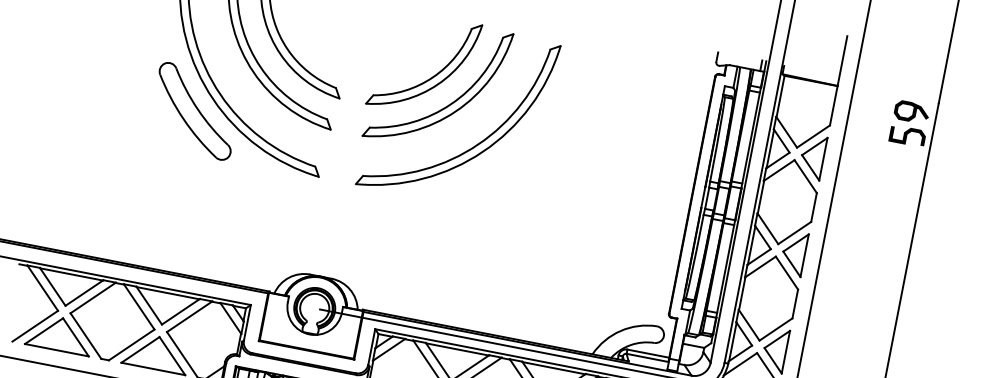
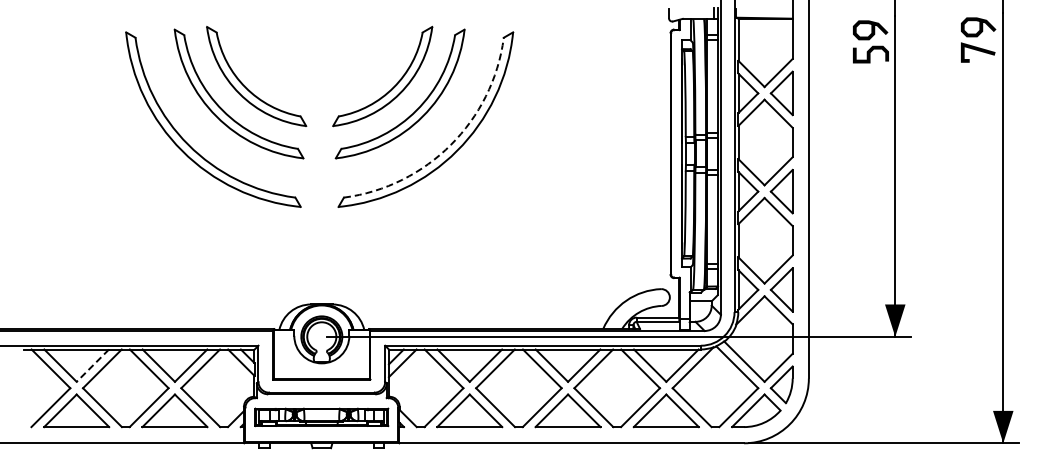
part: (194, 110) -> (166, 165), removed
arc: (478, 144) -> (451, 144), solid -> dashed
line: (84, 292) -> (92, 365), solid -> dashed

